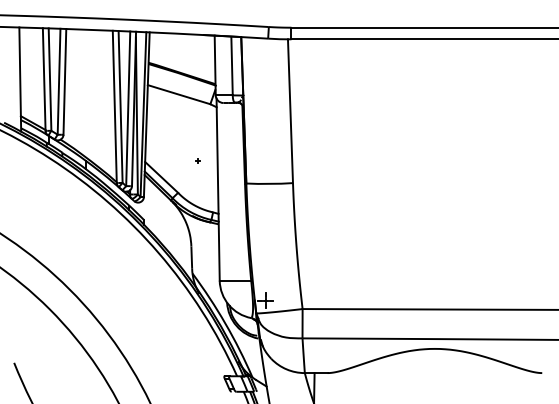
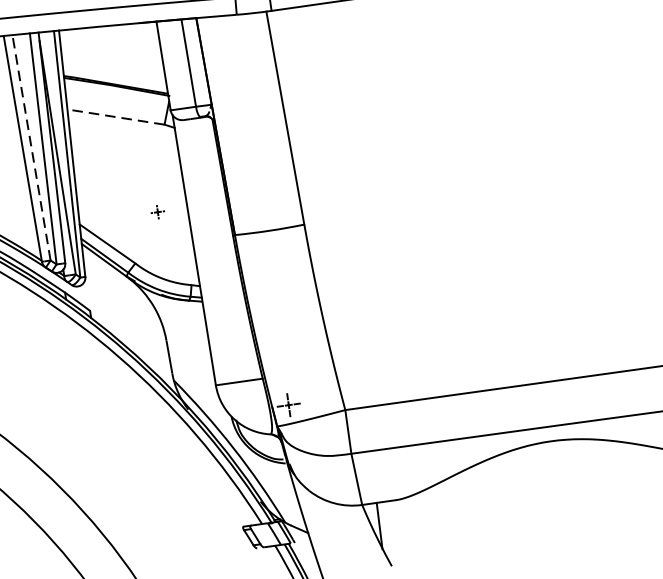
line: (179, 94) -> (116, 116), solid -> dashed
line: (120, 106) -> (31, 147), solid -> dashed

